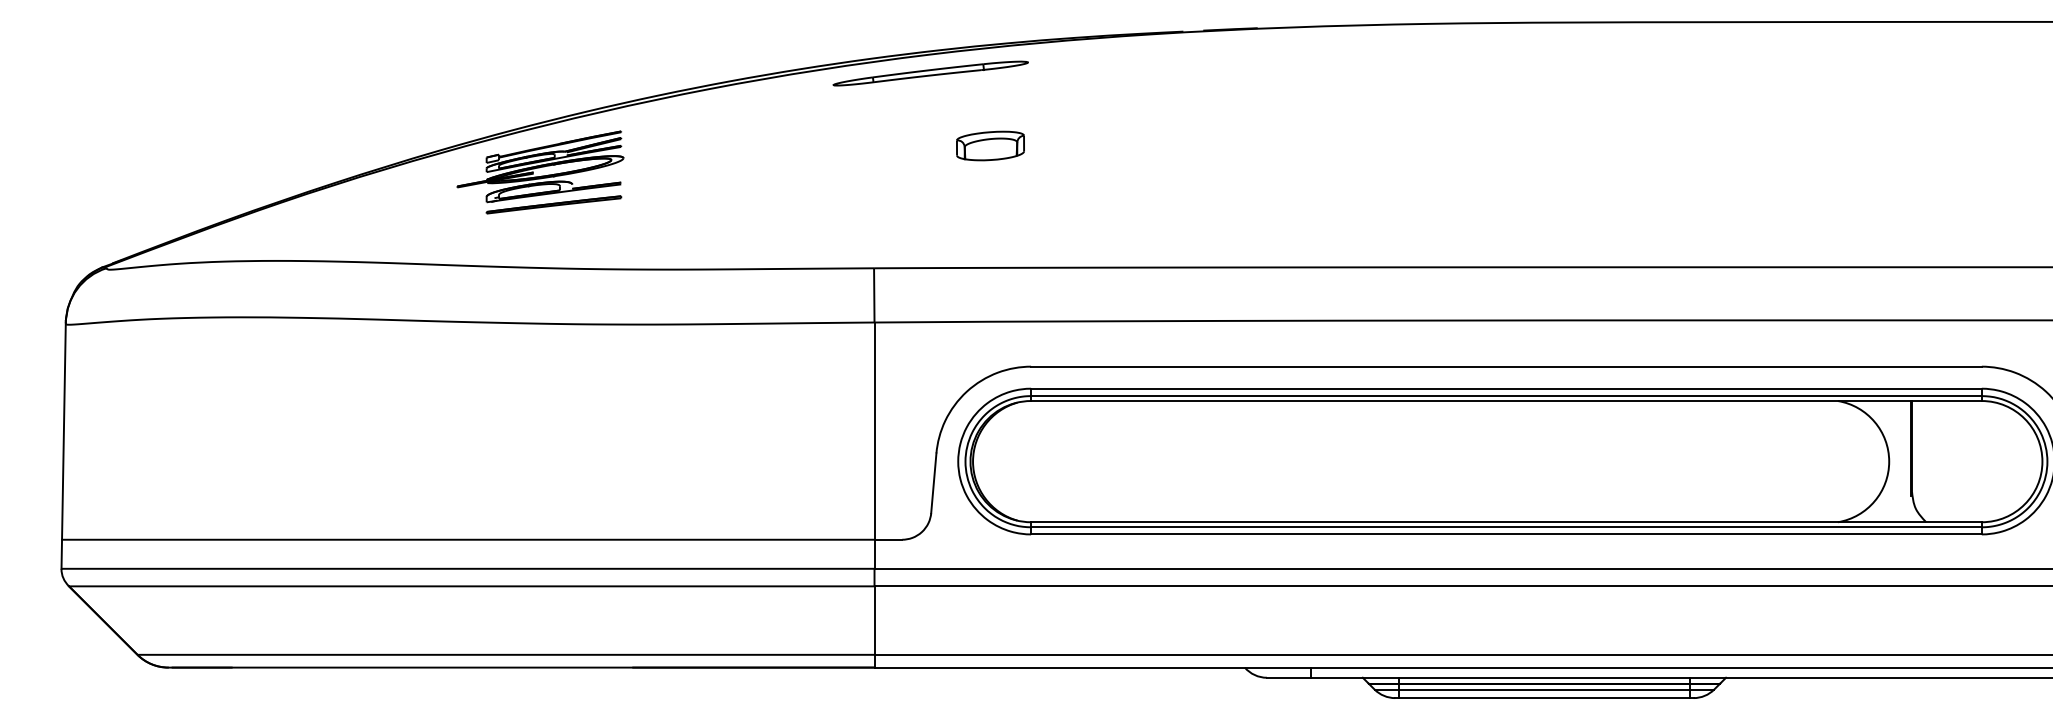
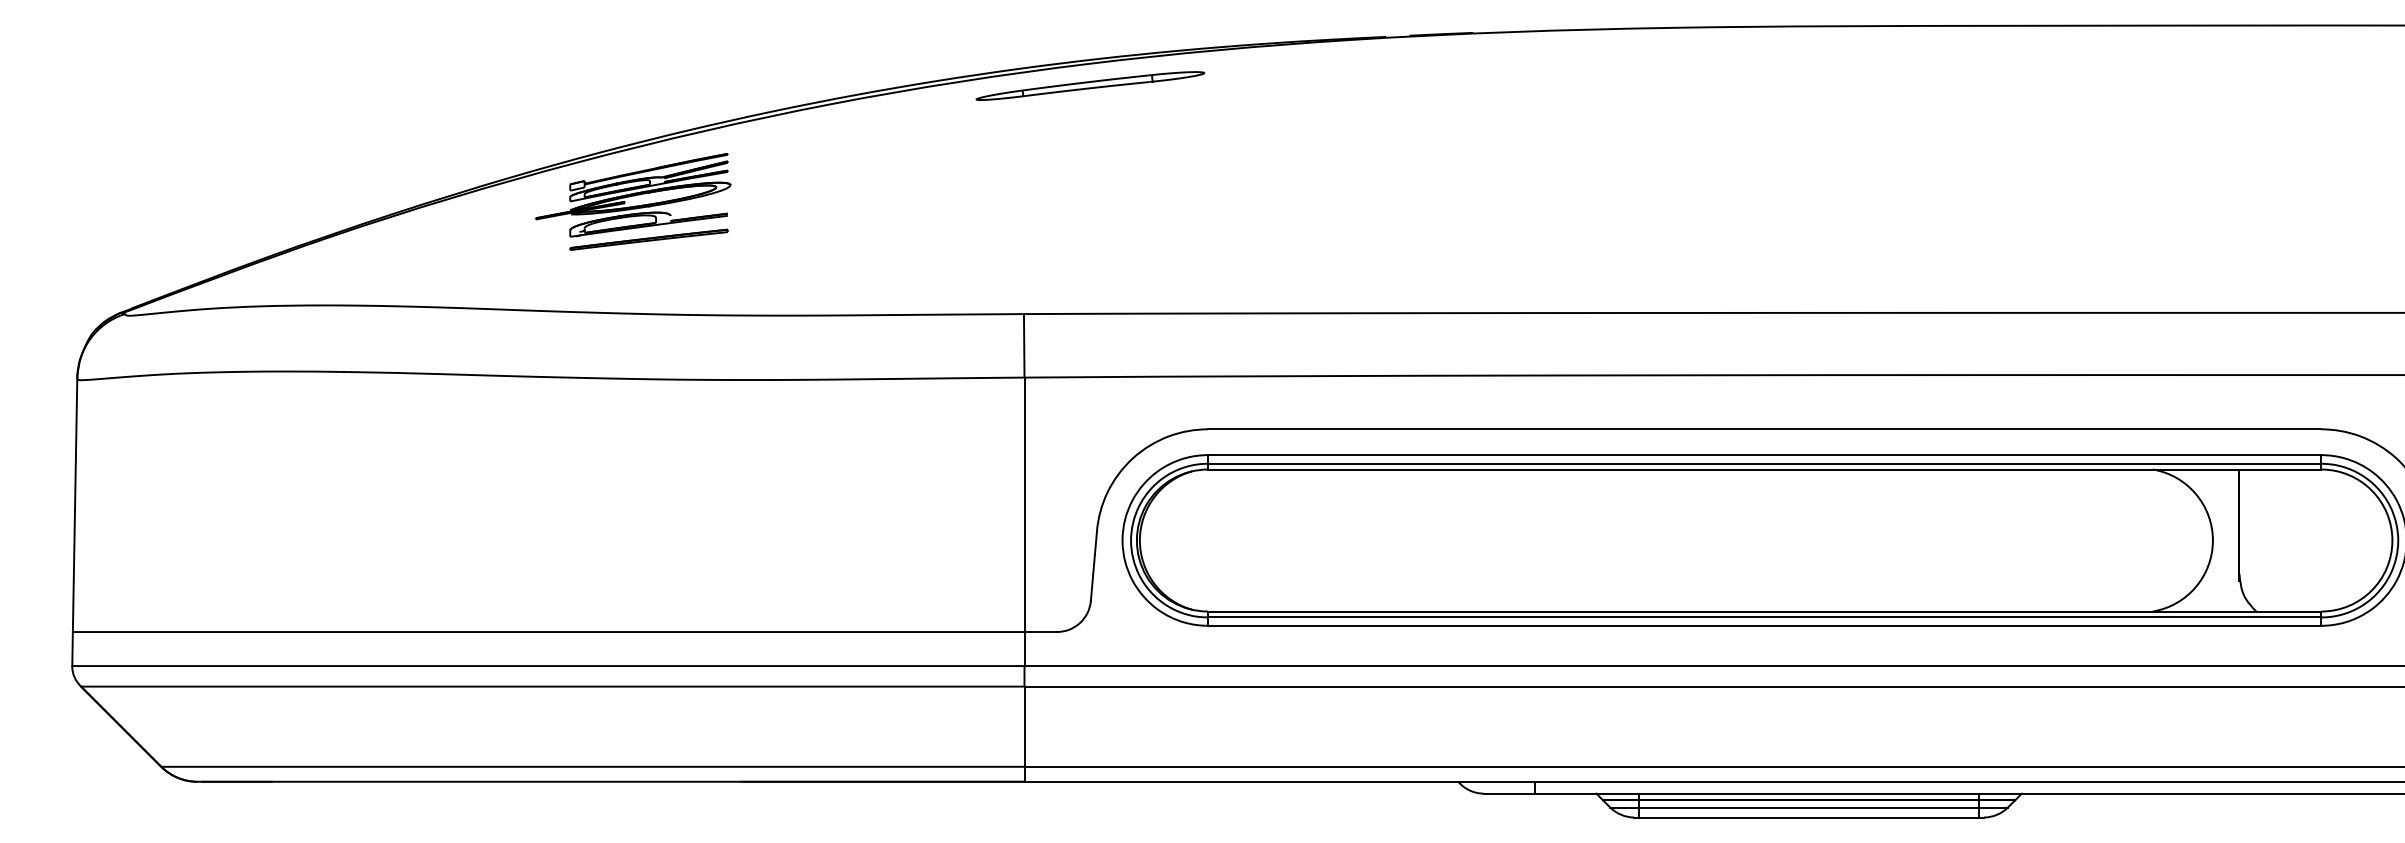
part: (990, 145) -> (1160, 170), removed

